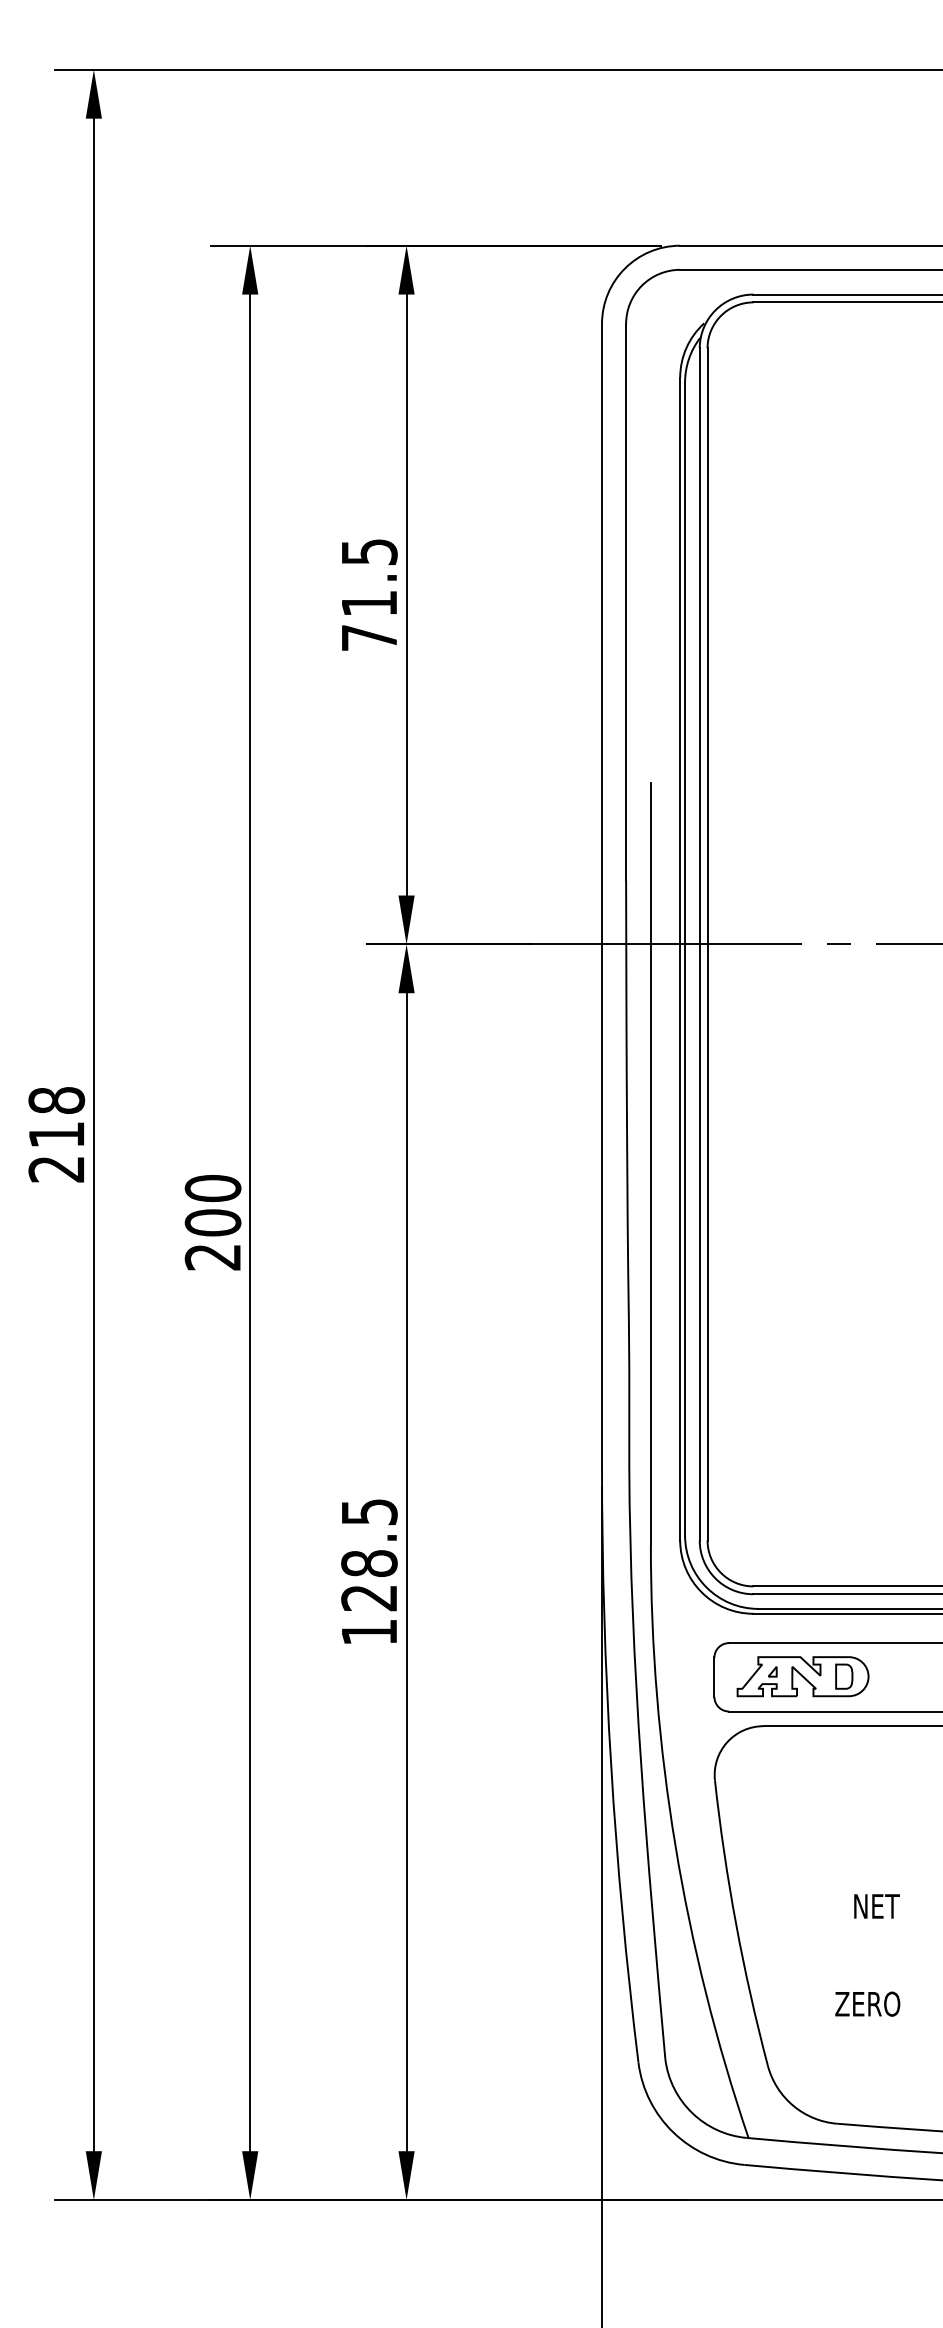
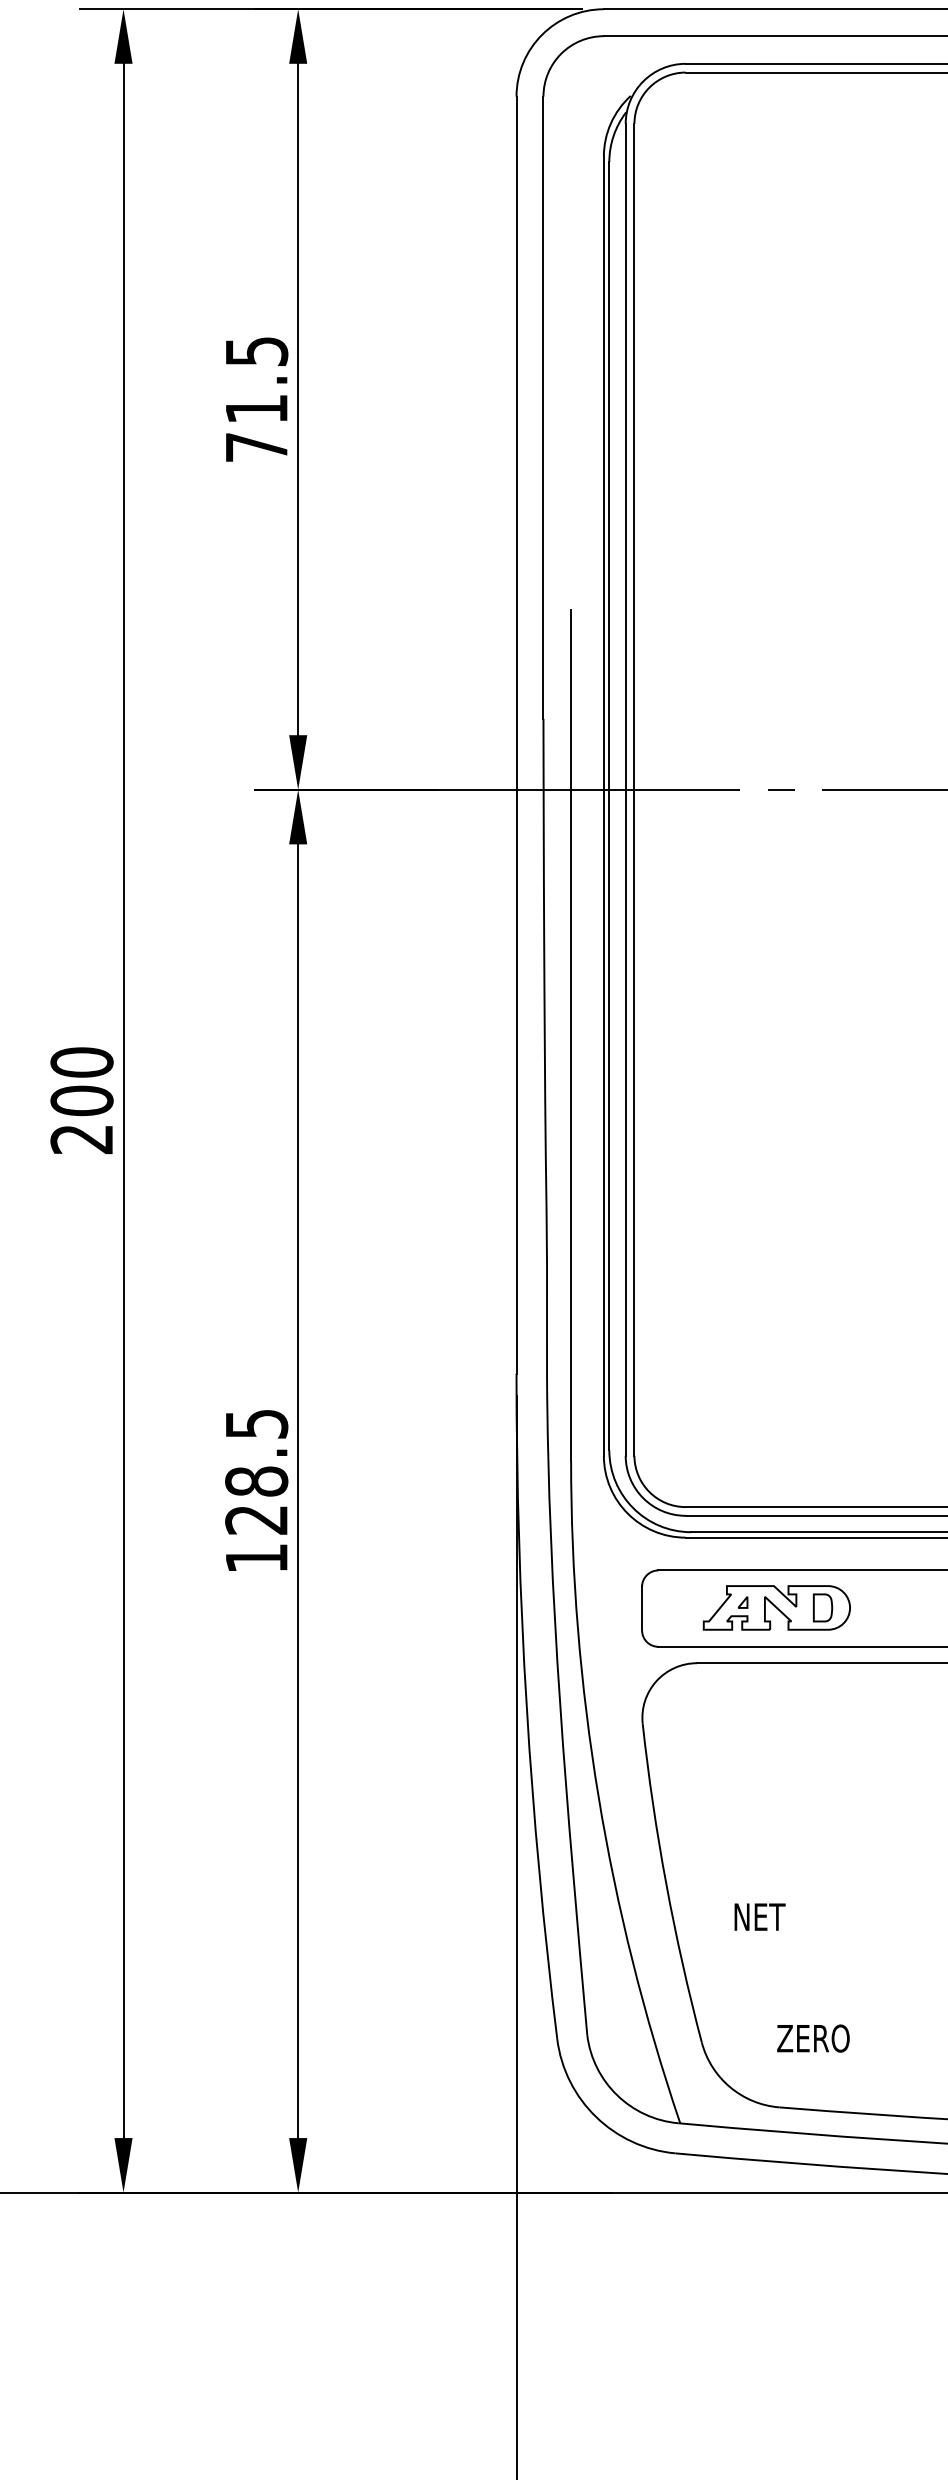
part: (802, 1676) -> (776, 1607), moved
text: (876, 1906) -> (759, 1917), moved
text: (867, 2003) -> (813, 2037), moved

